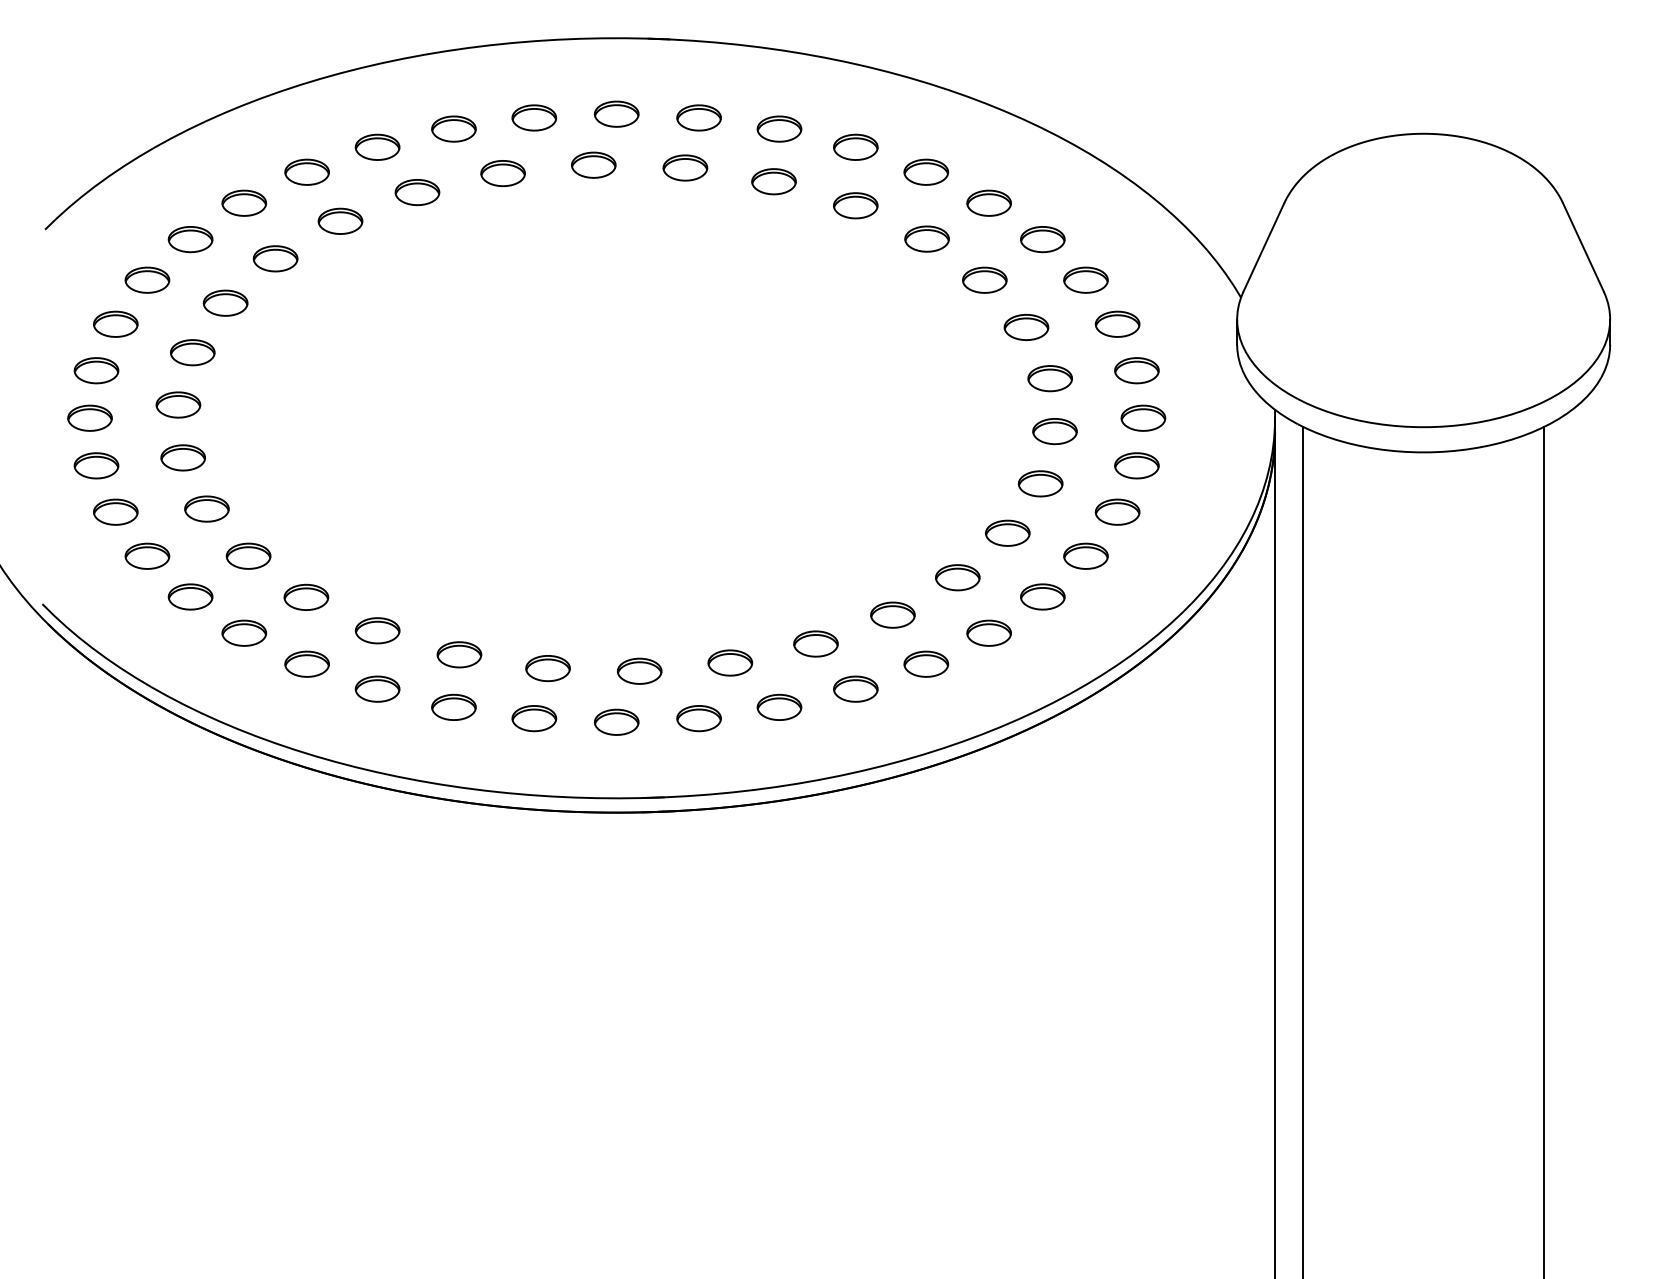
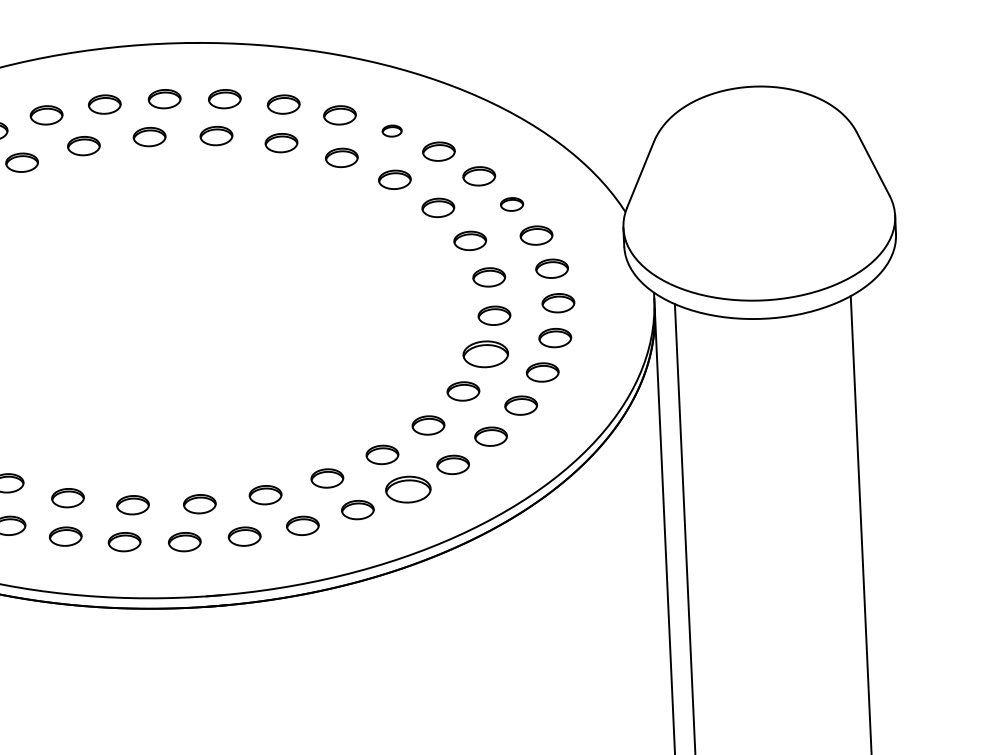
part: (926, 171) -> (392, 130), size x0.6
part: (1085, 279) -> (511, 204), size x0.7
part: (1040, 483) -> (485, 354), size x1.4
part: (926, 663) -> (408, 489), size x1.4

